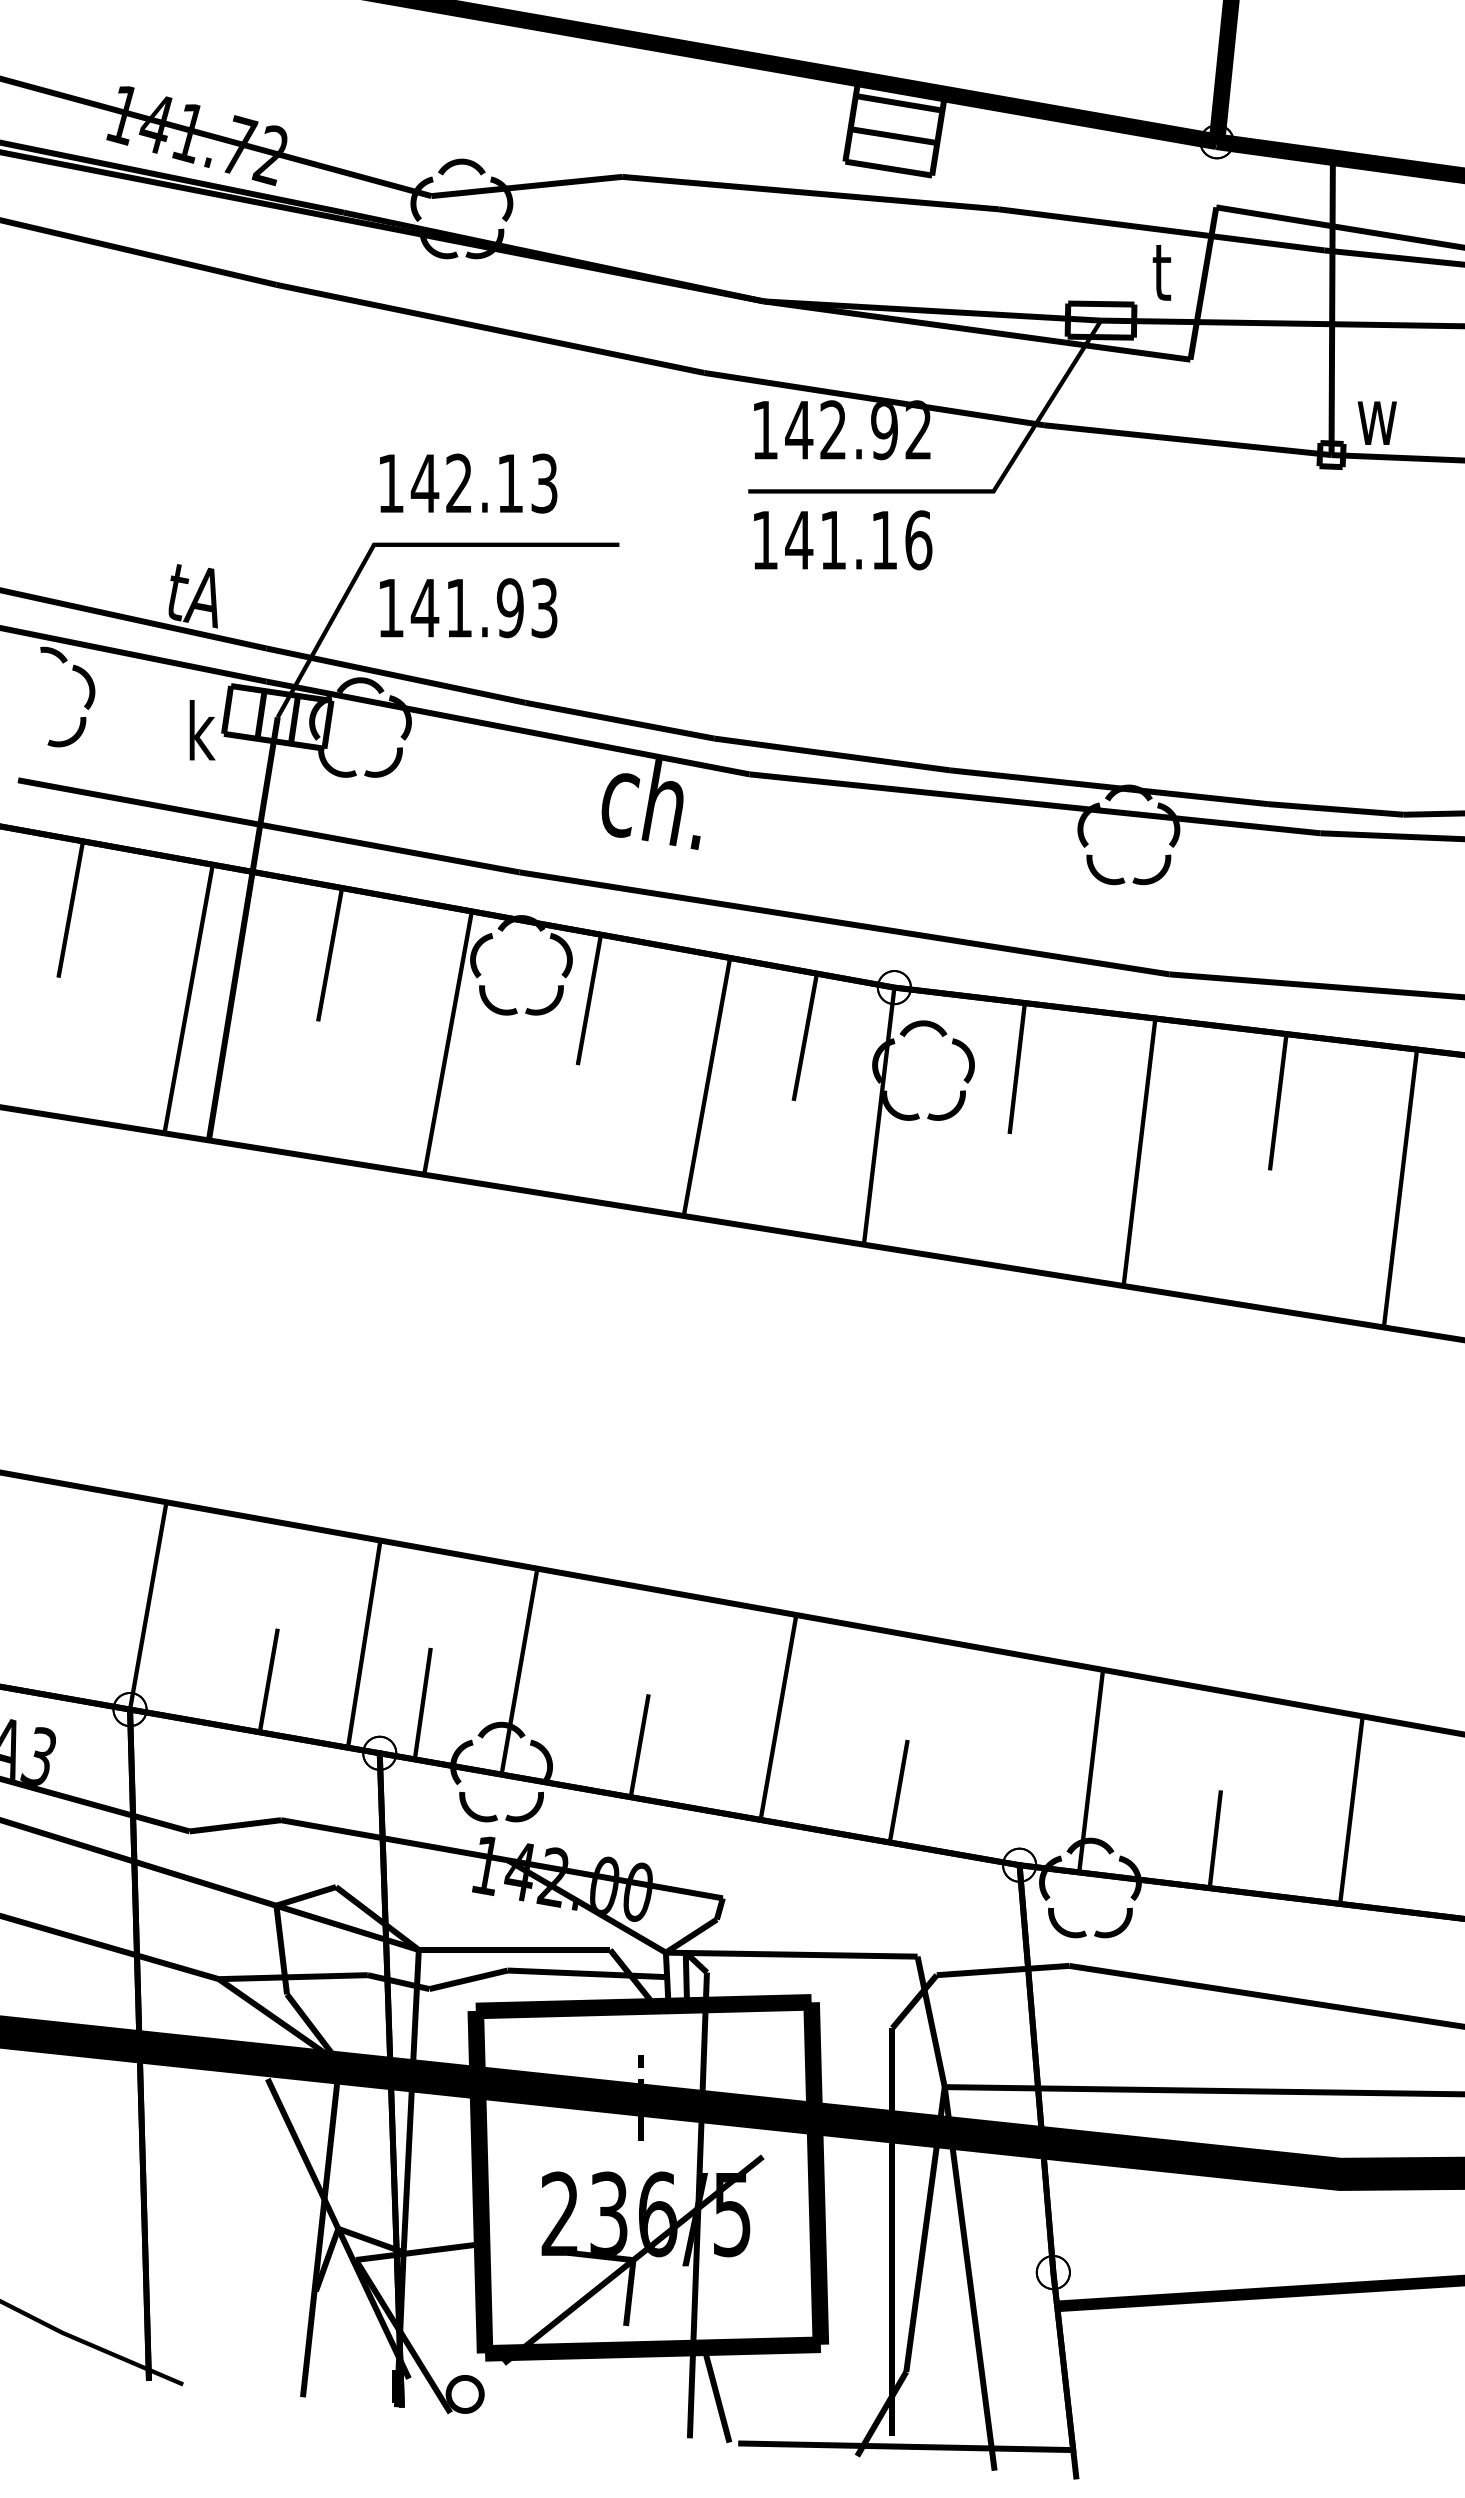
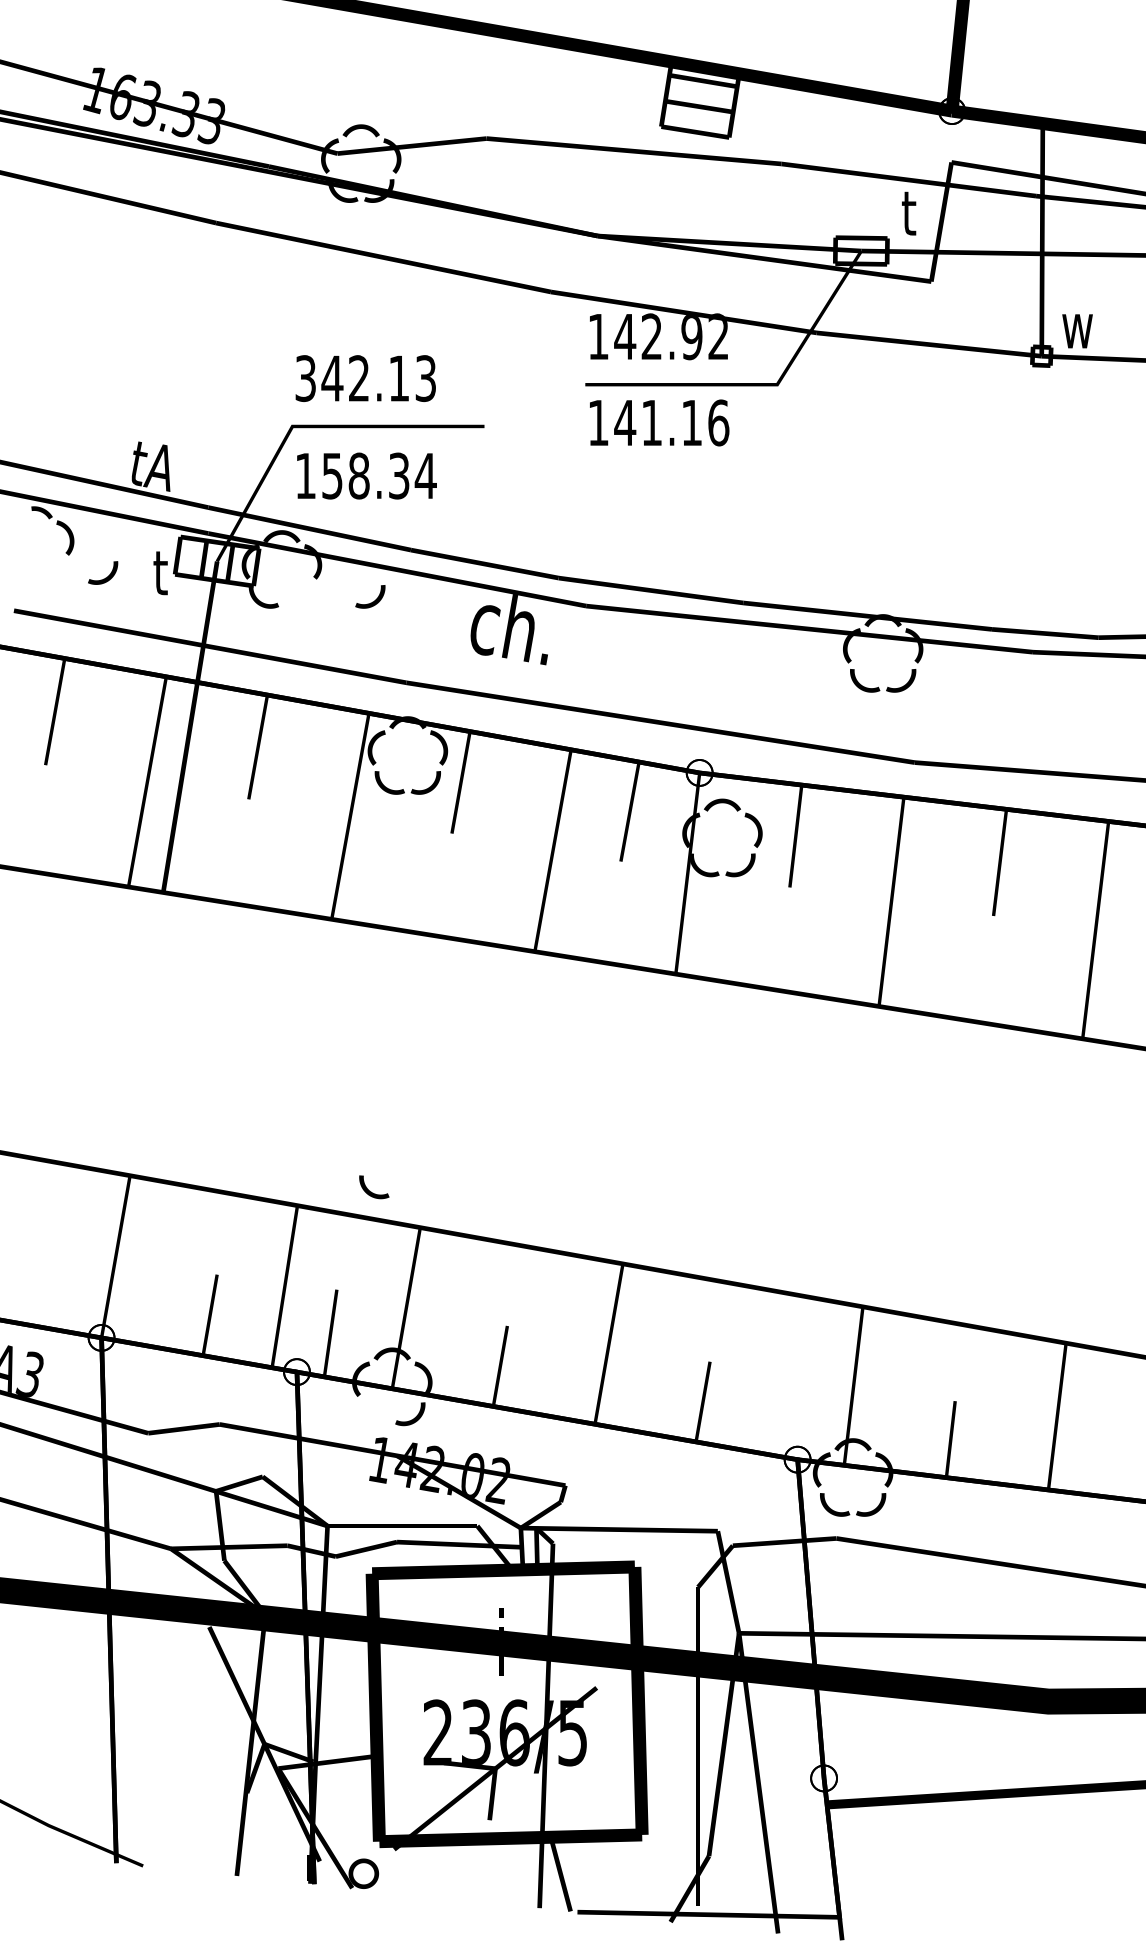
text: (213, 140) -> (166, 110), 141.72 -> 163.33
text: (390, 483) -> (305, 378), 142.13 -> 342.13
text: (484, 608) -> (378, 476), 141.93 -> 158.34
text: (202, 730) -> (158, 571), k -> t
curve: (70, 737) -> (105, 577), moved
curve: (386, 768) -> (372, 601), moved
curve: (476, 1813) -> (372, 1192), moved
text: (636, 1892) -> (497, 1481), 142.00 -> 142.02

